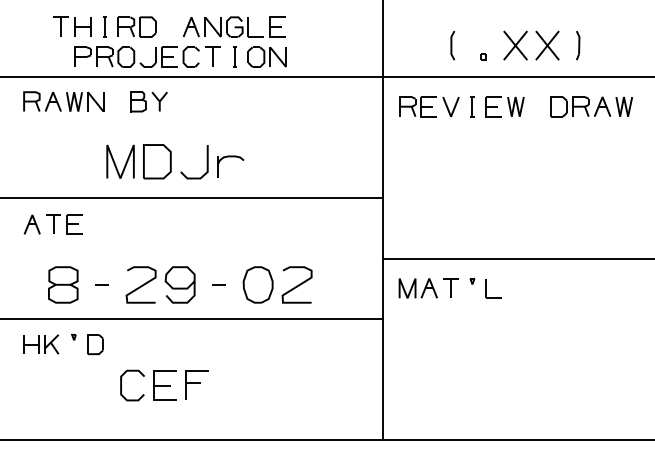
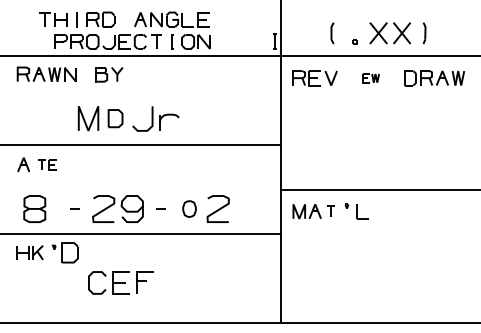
part: (472, 106) -> (275, 41), moved
part: (504, 106) -> (370, 78), size x0.6
part: (157, 161) -> (115, 118), size x0.7
part: (64, 224) -> (47, 164), size x0.7
curve: (63, 284) -> (34, 208), moved
part: (257, 284) -> (189, 208), size x0.6
part: (450, 287) -> (330, 210), size x0.7
part: (95, 344) -> (70, 252), size x1.4

